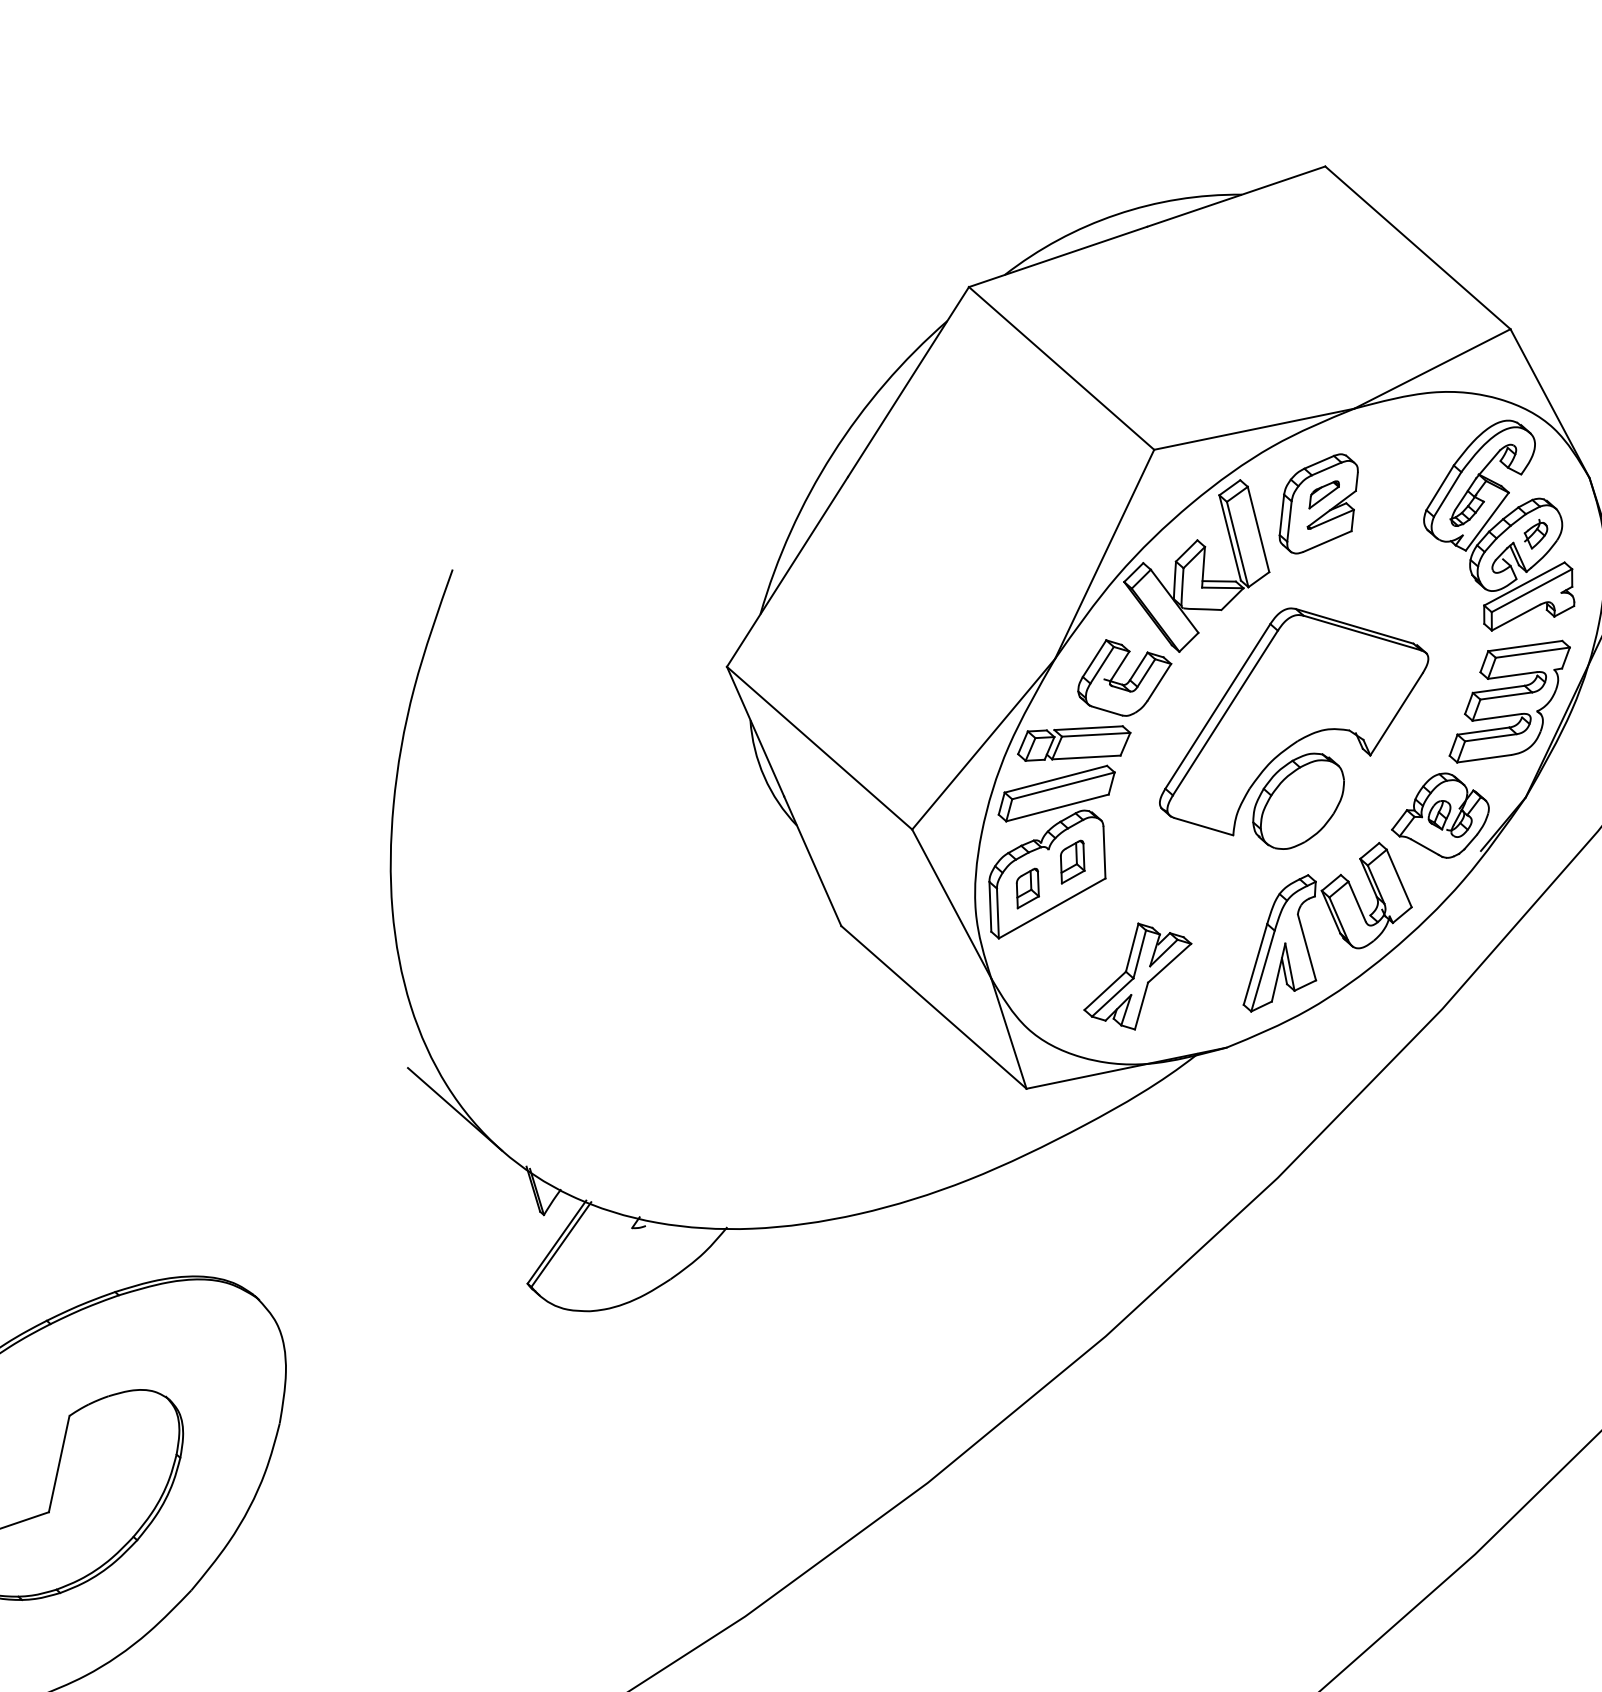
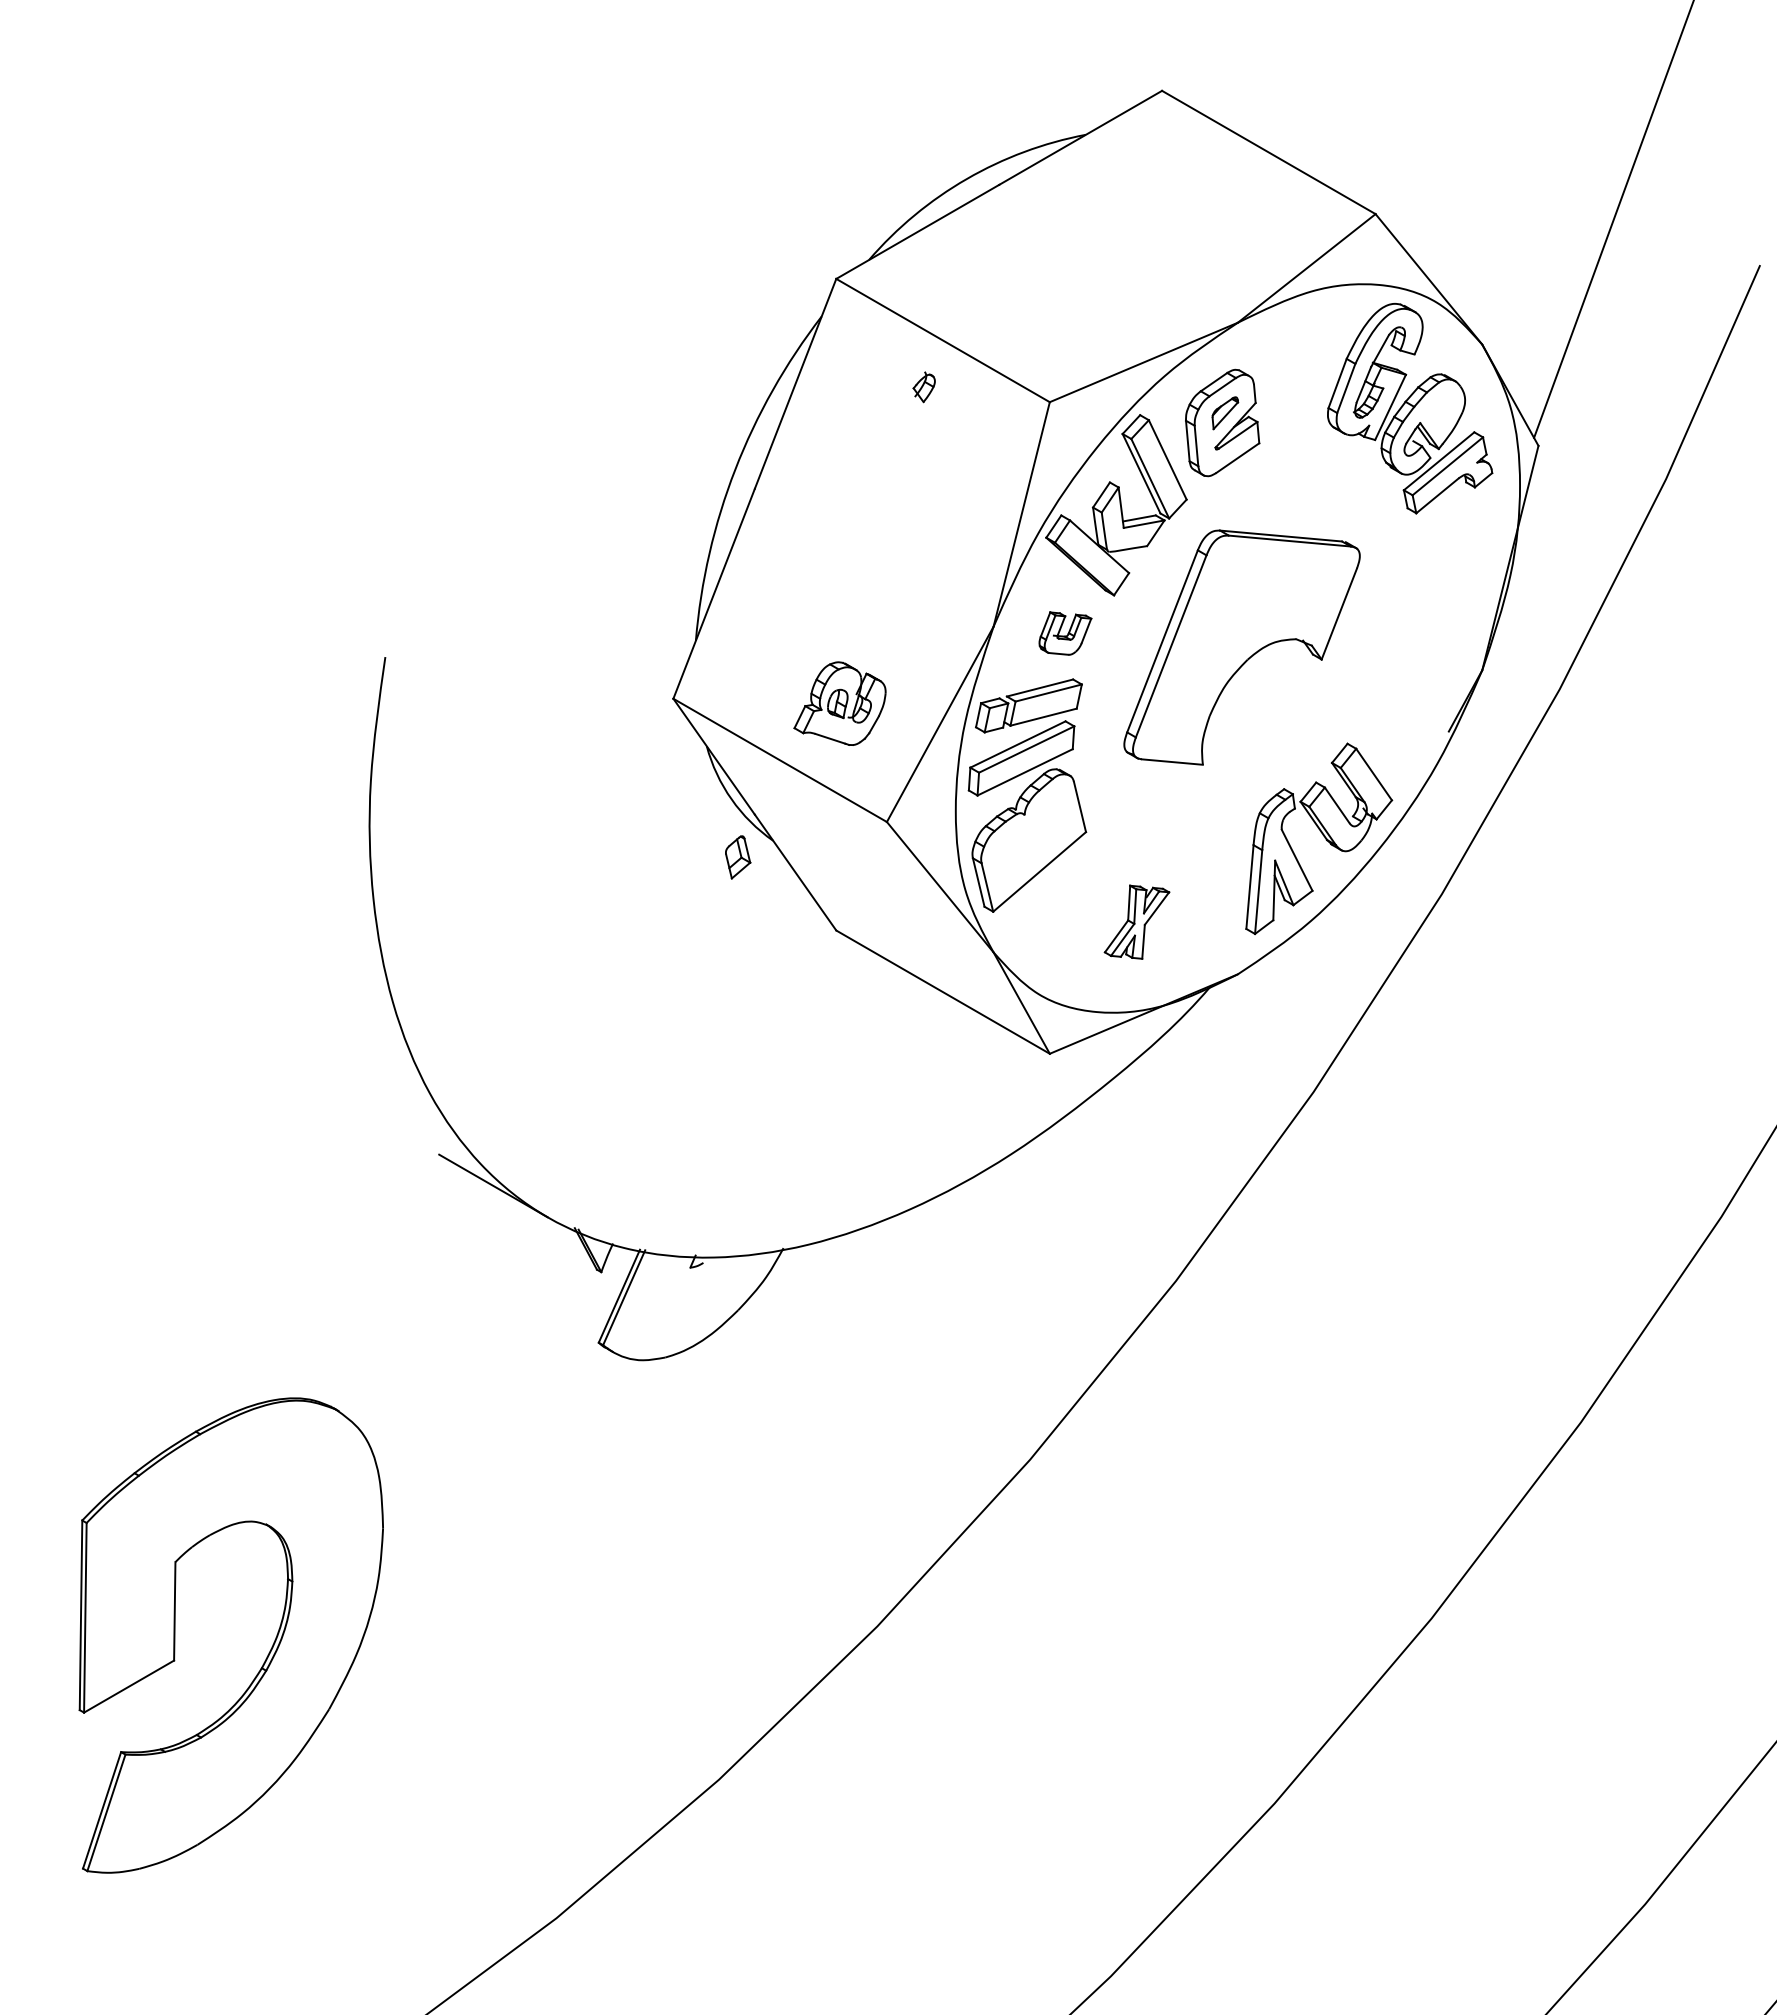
part: (1534, 534) -> (923, 387), moved
part: (1124, 679) -> (1065, 633), size x0.6
part: (1509, 701) -> (1447, 579), removed
part: (1297, 801) -> (1259, 718), removed
part: (1441, 814) -> (839, 703), moved
part: (1072, 862) -> (1050, 822), removed
part: (1028, 888) -> (738, 857), moved
part: (1137, 977) -> (1136, 922), size x0.7

